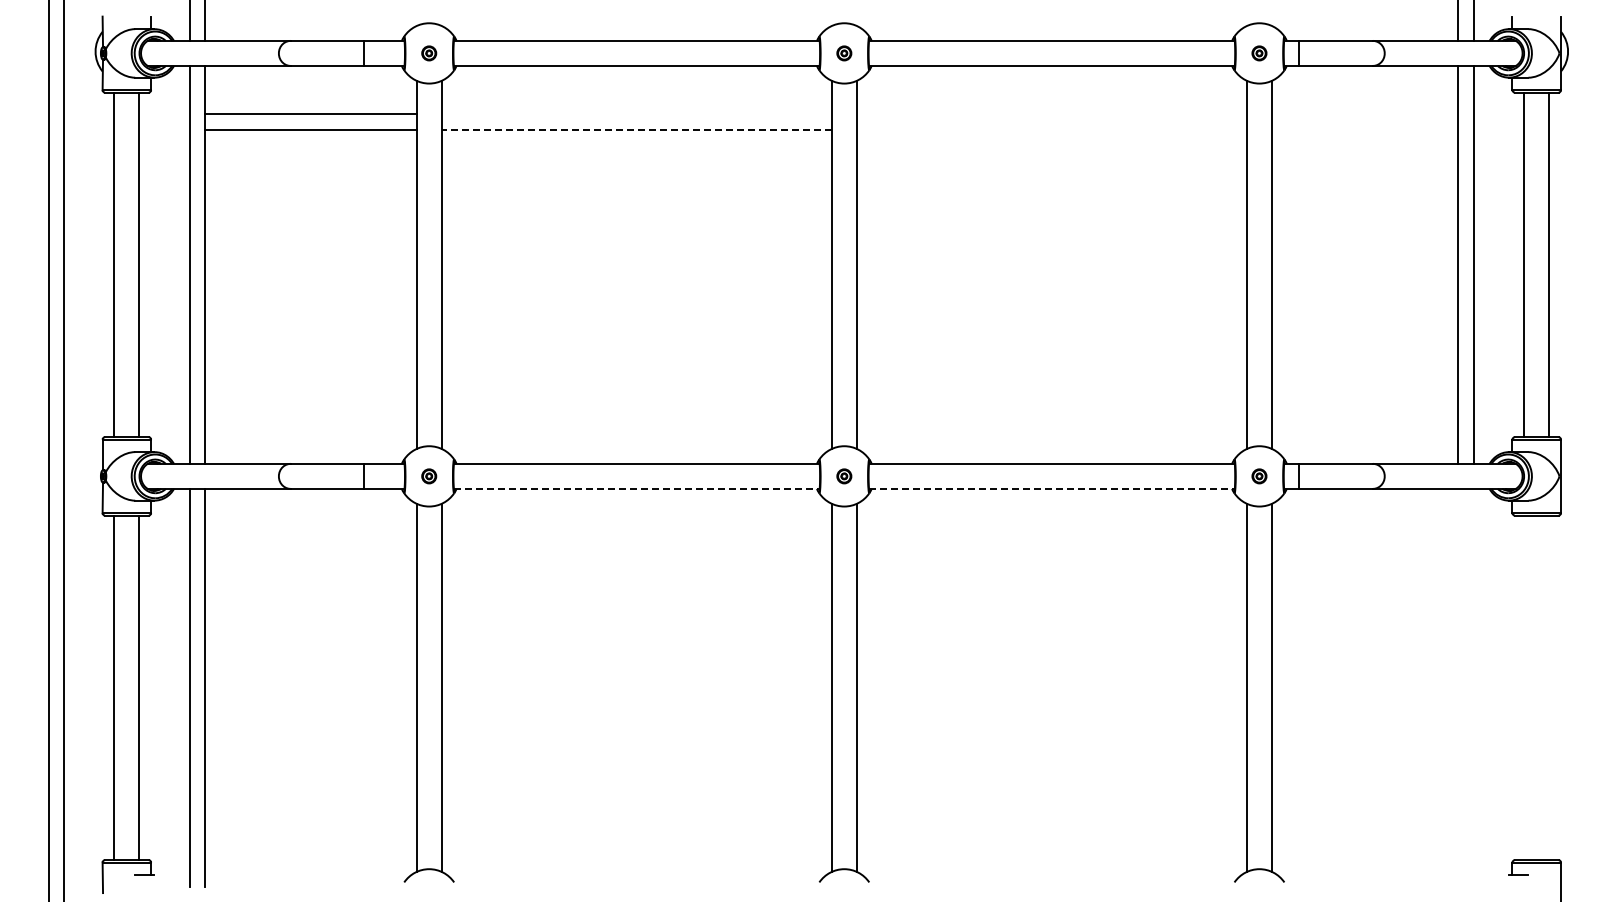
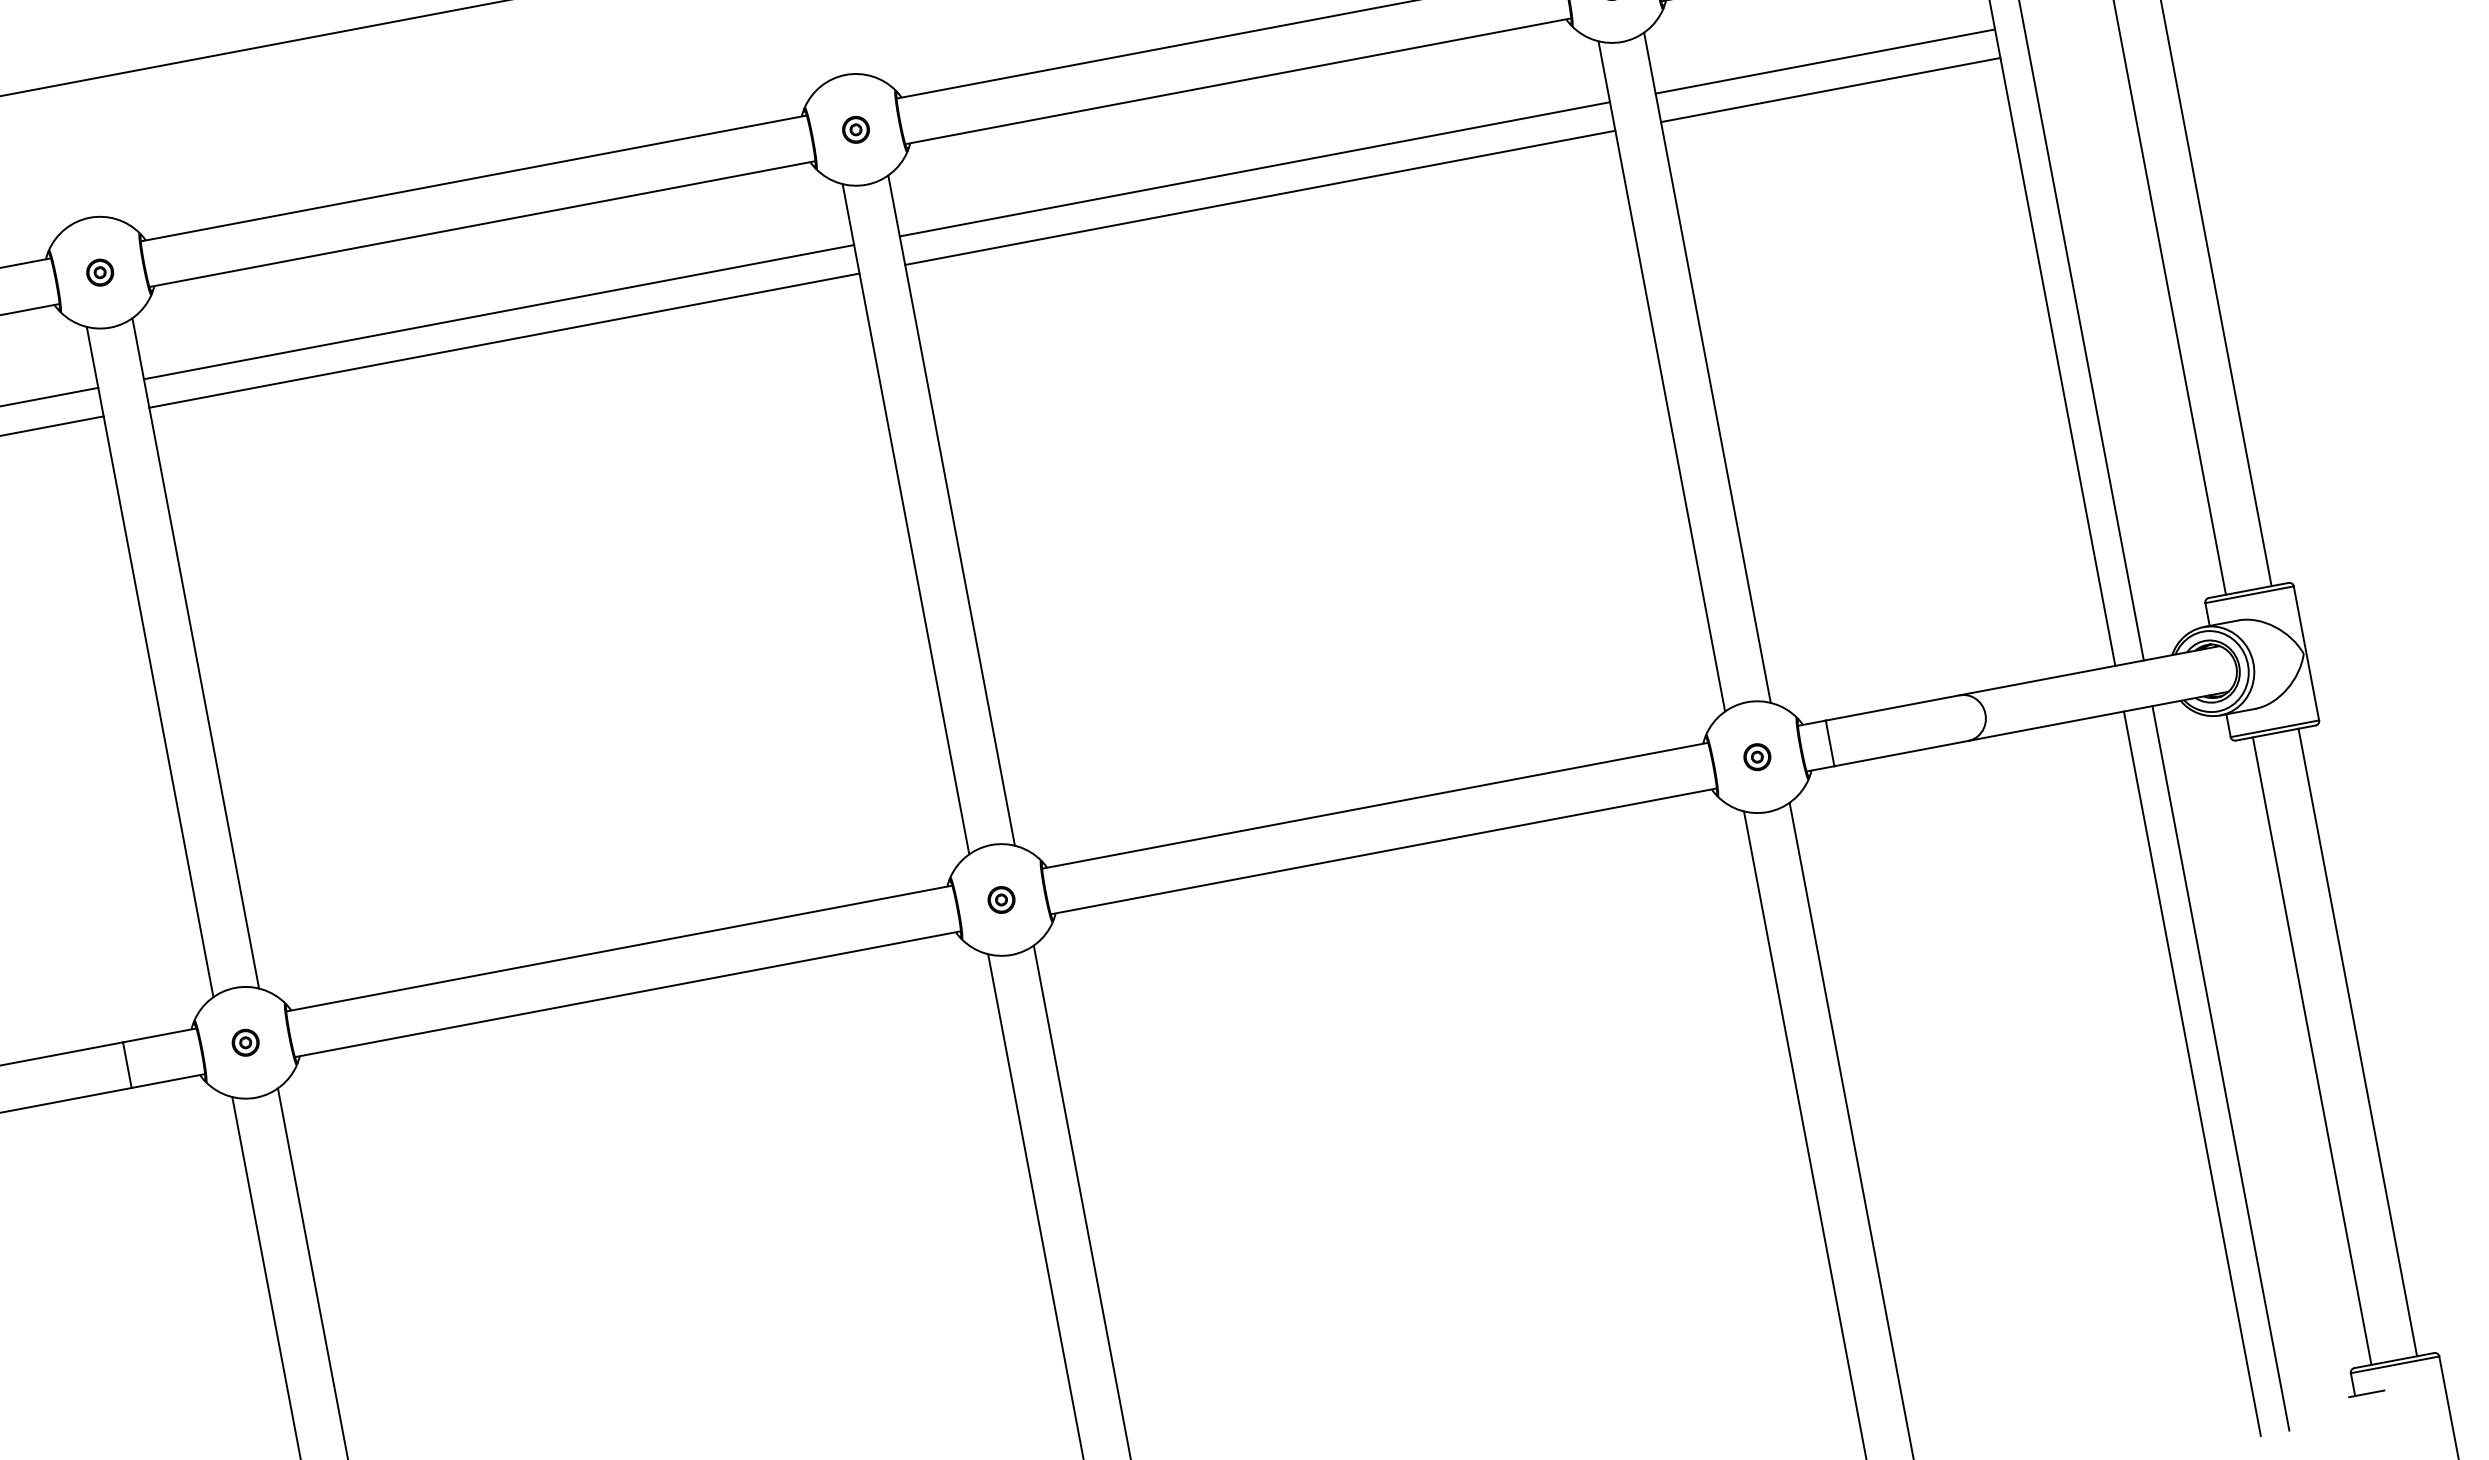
line: (636, 114) -> (498, 312), added
line: (1051, 114) -> (1254, 169), added
line: (1365, 114) -> (1825, 61), added
line: (636, 129) -> (503, 339), dashed -> solid
line: (1051, 129) -> (1259, 197), added
line: (1365, 129) -> (1831, 89), added
line: (636, 488) -> (627, 993), dashed -> solid
line: (1051, 488) -> (1382, 850), dashed -> solid
line: (1458, 687) -> (2192, 1073), added
line: (1474, 687) -> (2221, 1067), added
line: (1524, 687) -> (2312, 1050), added
line: (1549, 687) -> (2358, 1041), added

